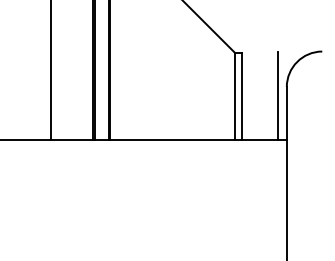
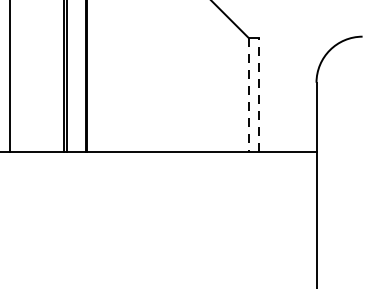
line: (277, 95) -> (304, 93), removed
line: (234, 96) -> (248, 95), solid -> dashed
line: (242, 96) -> (258, 95), solid -> dashed

